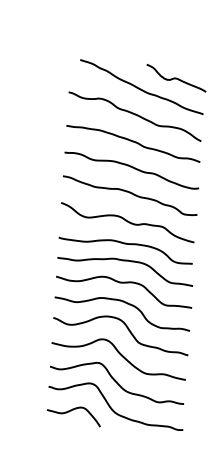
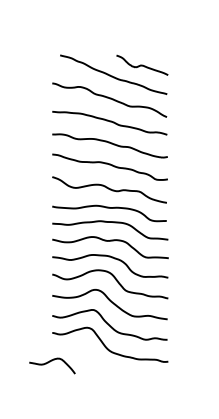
curve: (72, 411) -> (50, 362), moved

